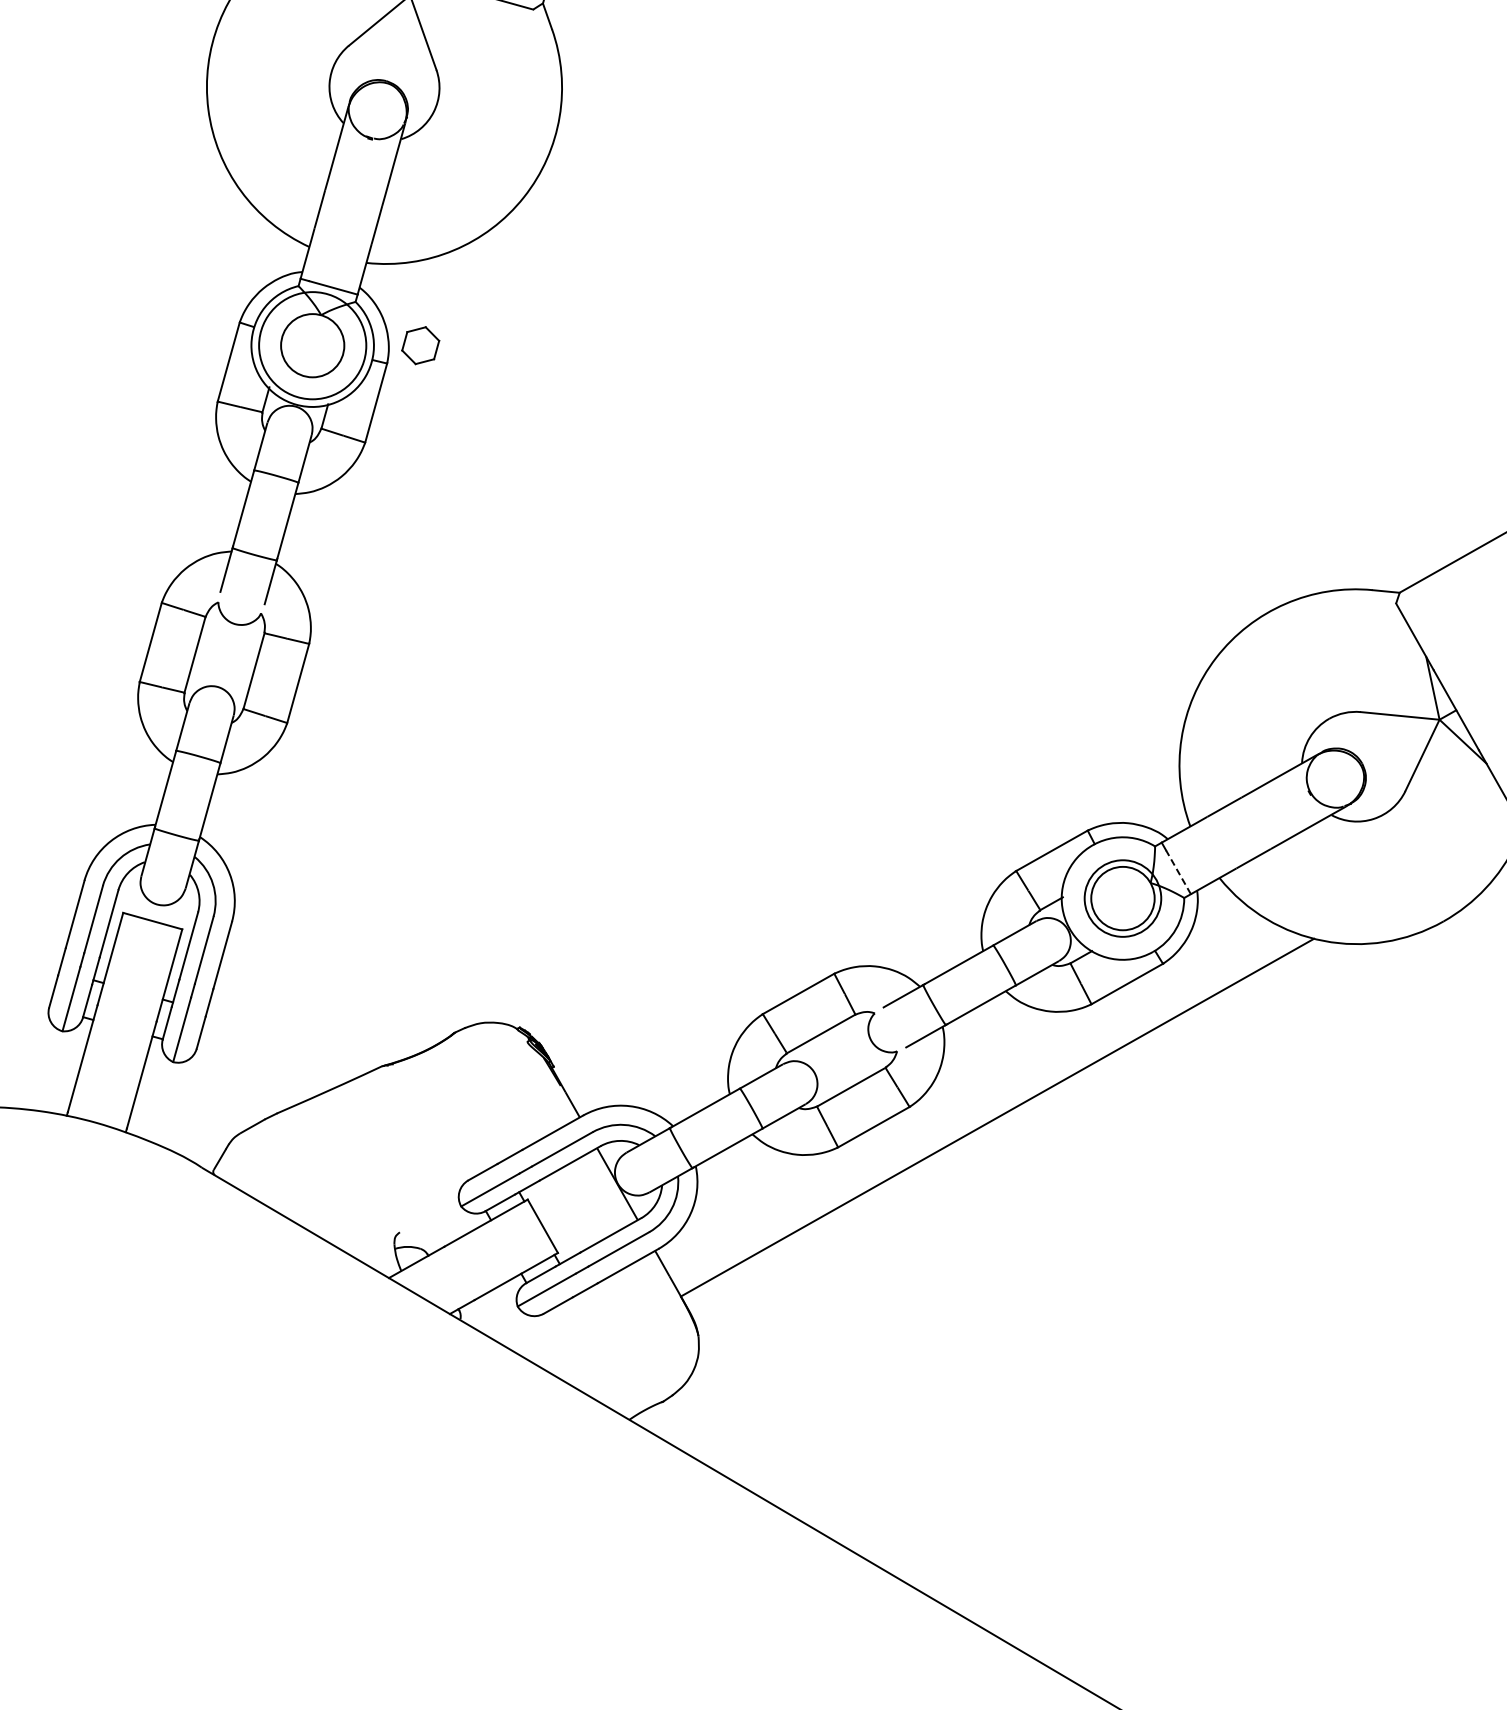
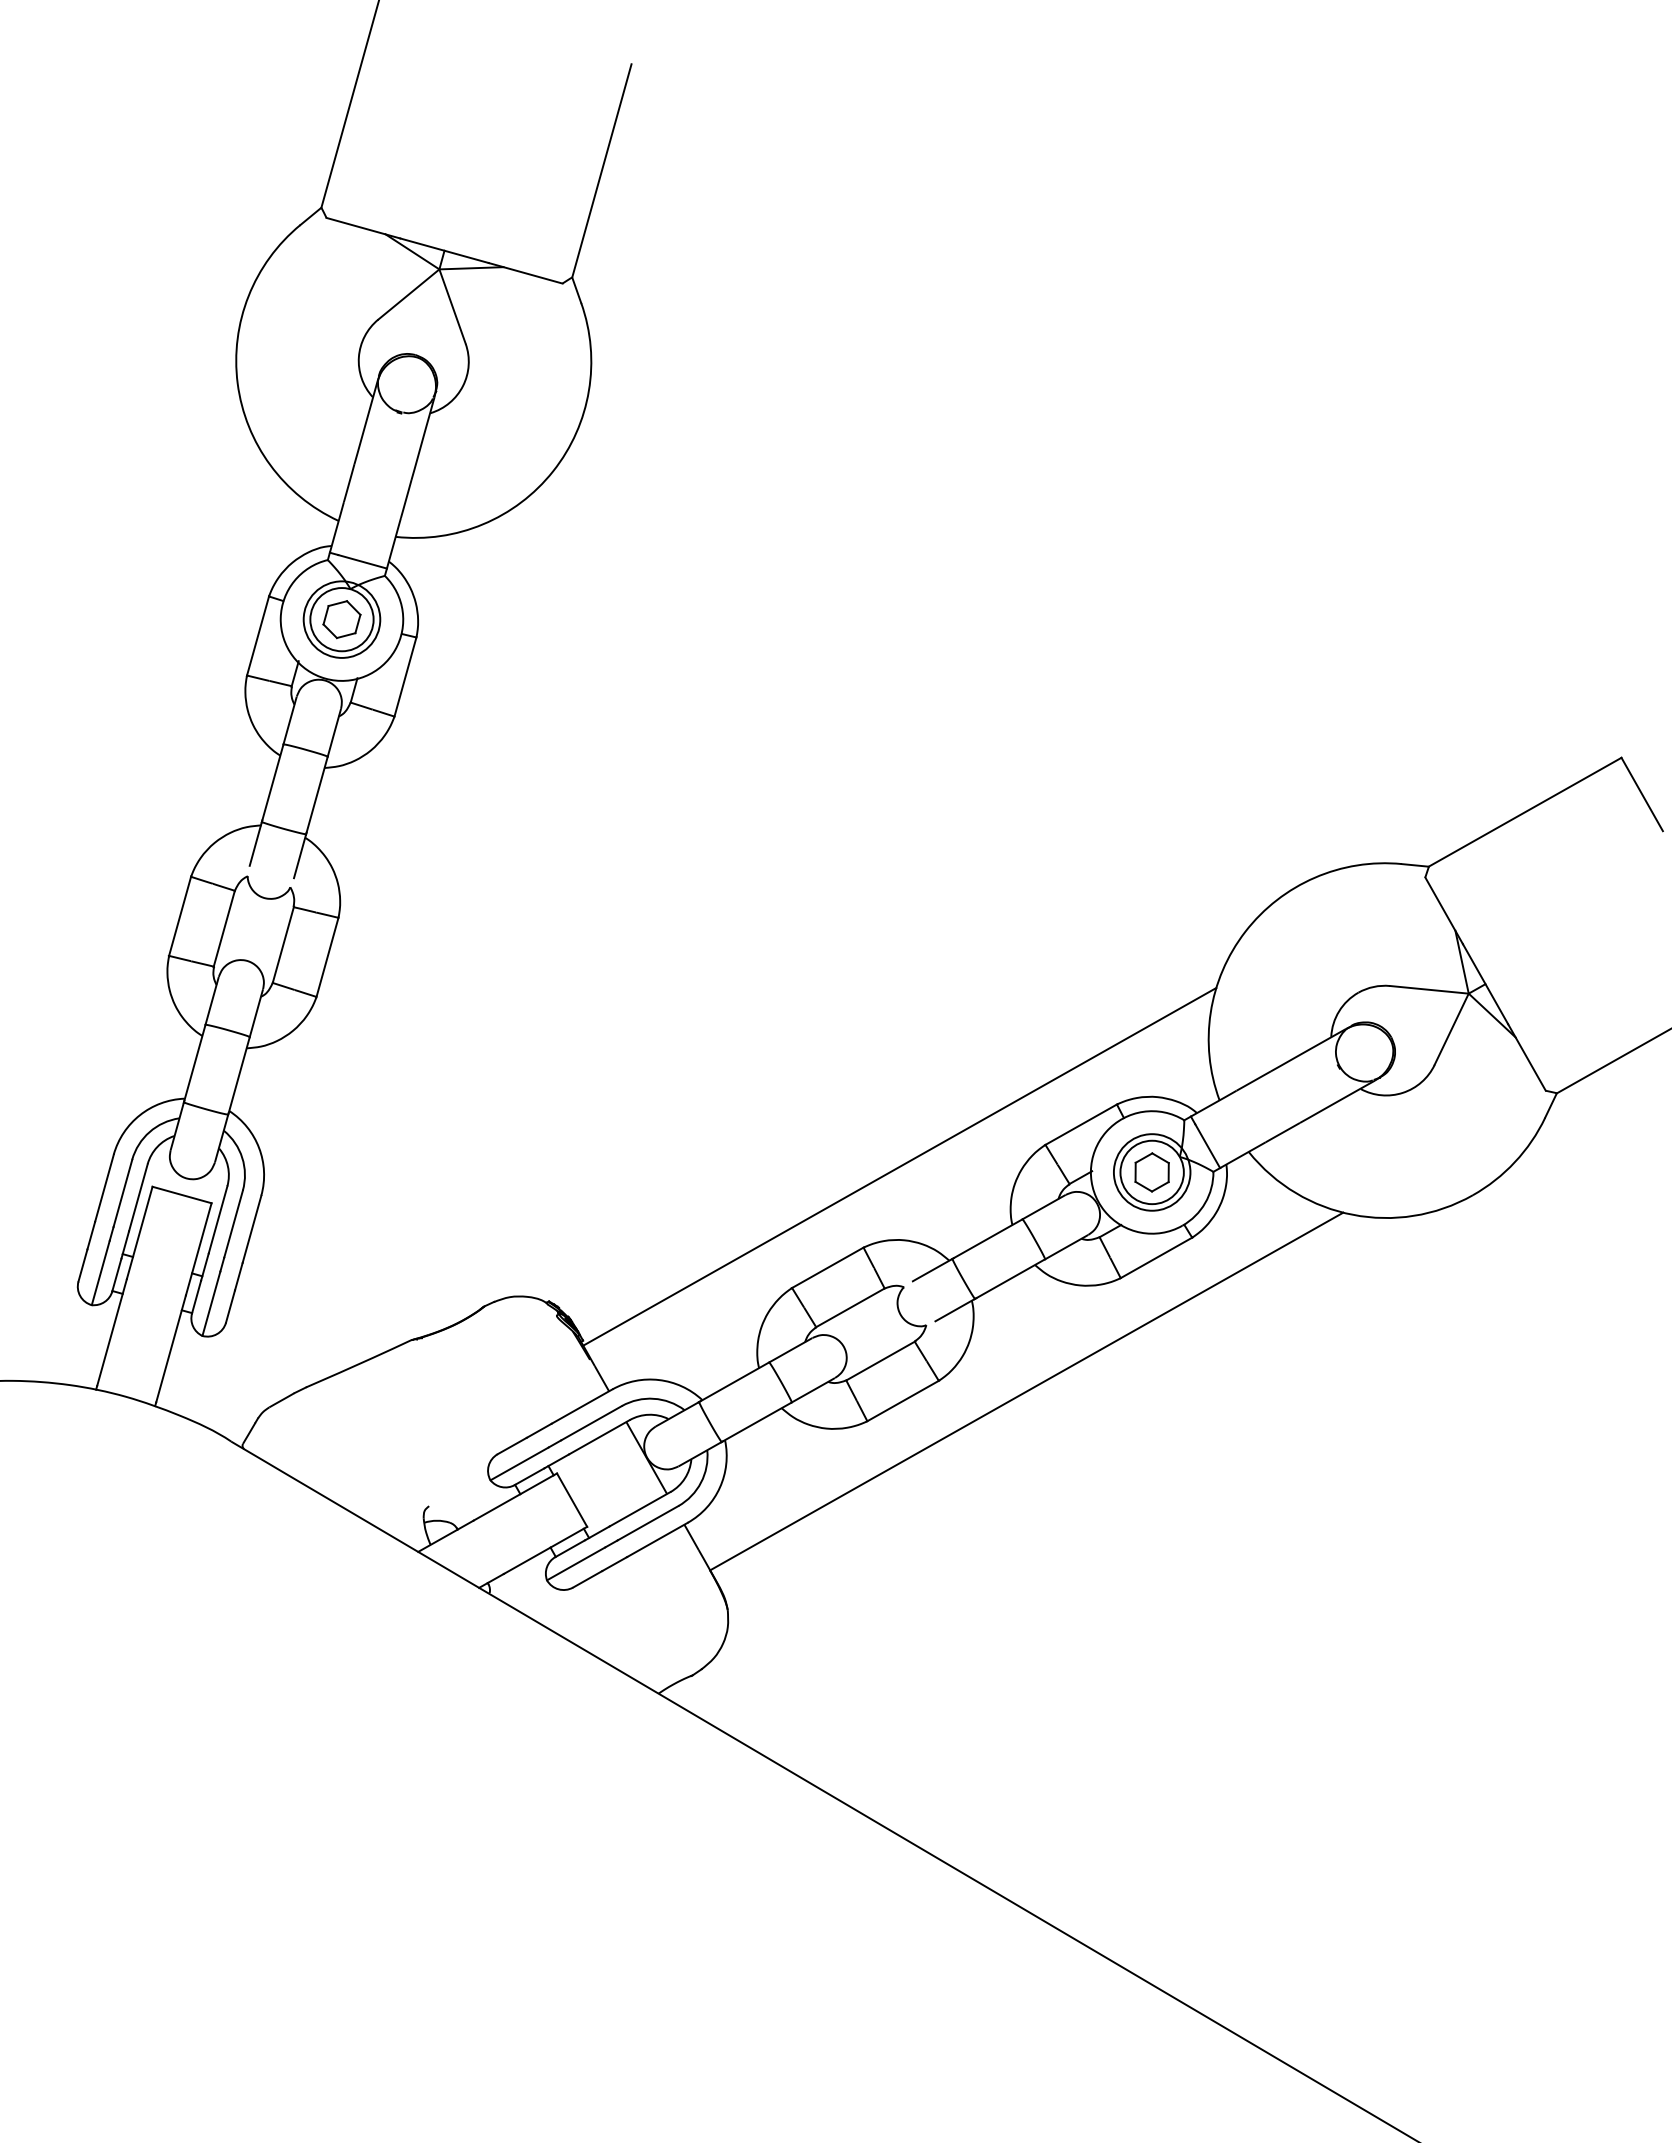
circle: (312, 345) -> (341, 619), size x0.71
part: (420, 345) -> (341, 619), moved
line: (1178, 871) -> (1207, 1145), dashed -> solid
line: (870, 892) -> (899, 1166), added
part: (1122, 898) -> (1151, 1172), added

